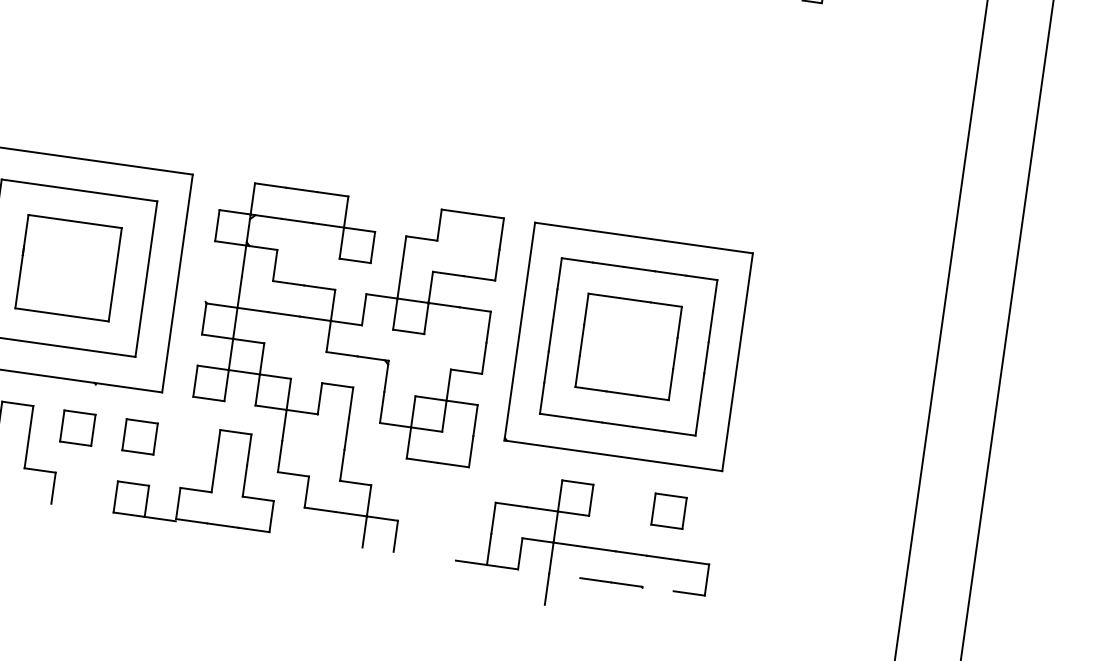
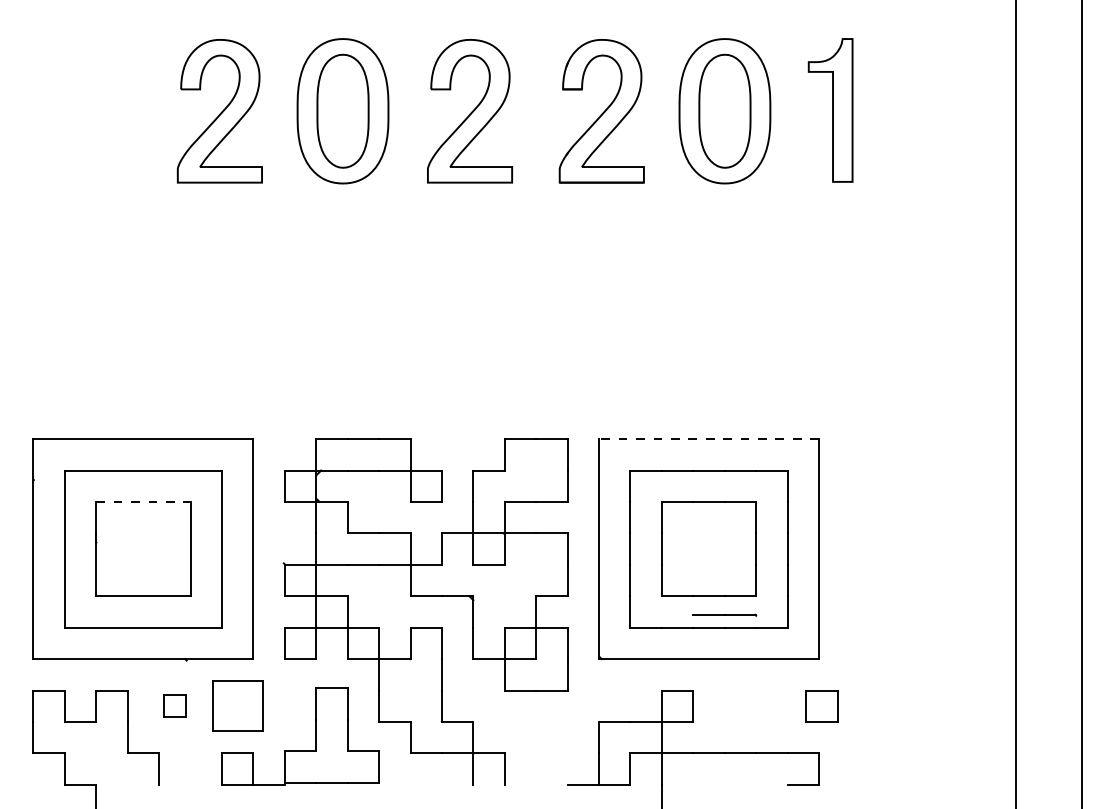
line: (75, 221) -> (143, 501), solid -> dashed
line: (644, 238) -> (709, 439), solid -> dashed
part: (77, 428) -> (174, 706), size x0.7
part: (139, 437) -> (237, 706), size x1.6
part: (668, 511) -> (821, 706), moved
part: (611, 582) -> (724, 614), moved

